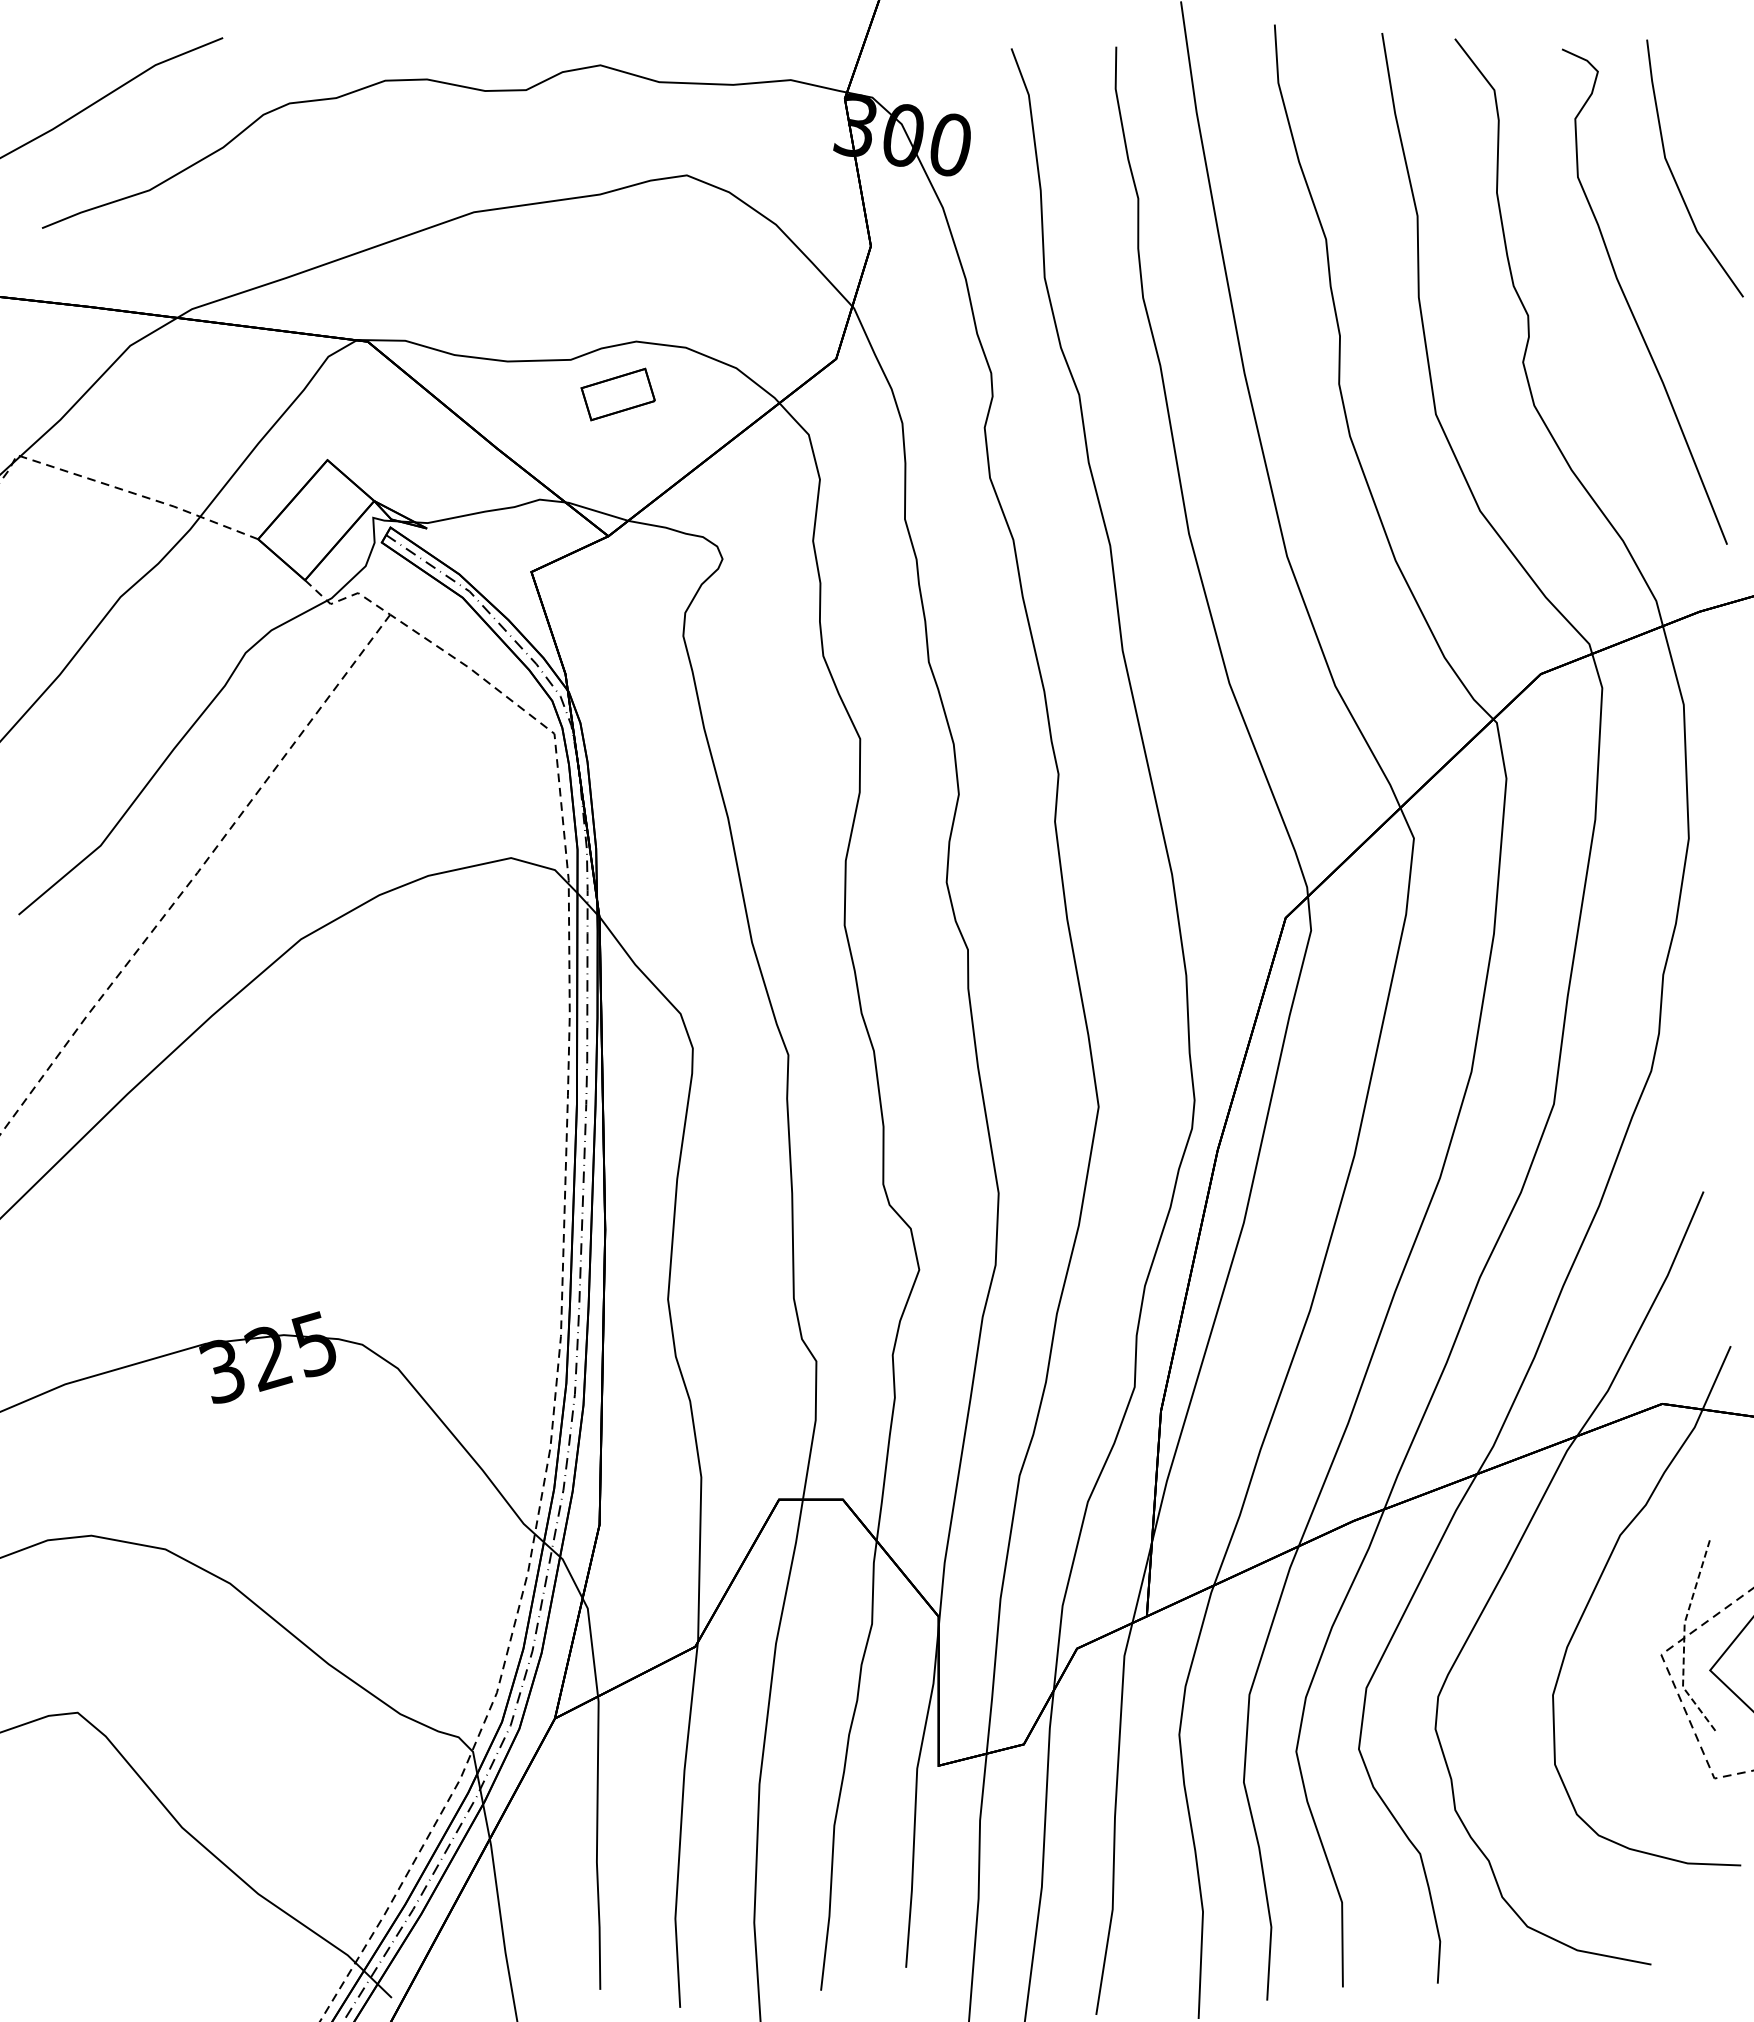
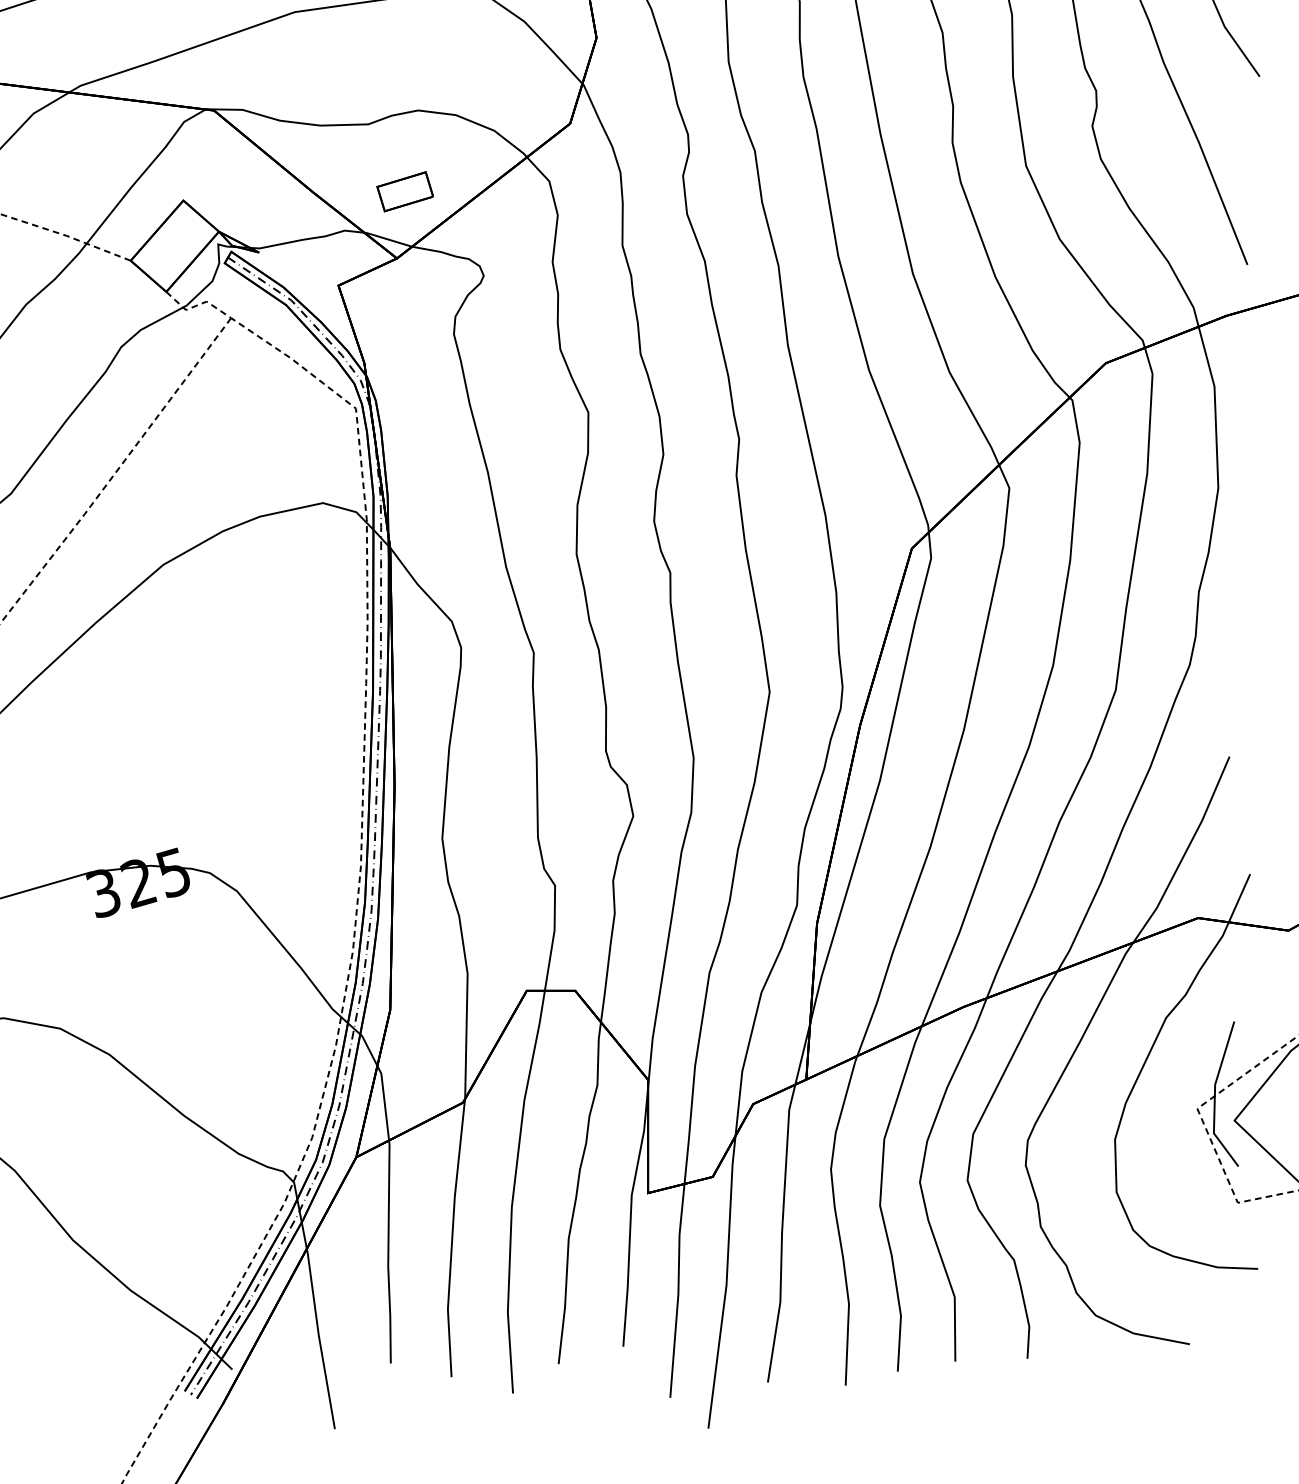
part: (617, 394) -> (404, 191), moved
line: (1684, 1638) -> (1215, 1096), dashed -> solid

